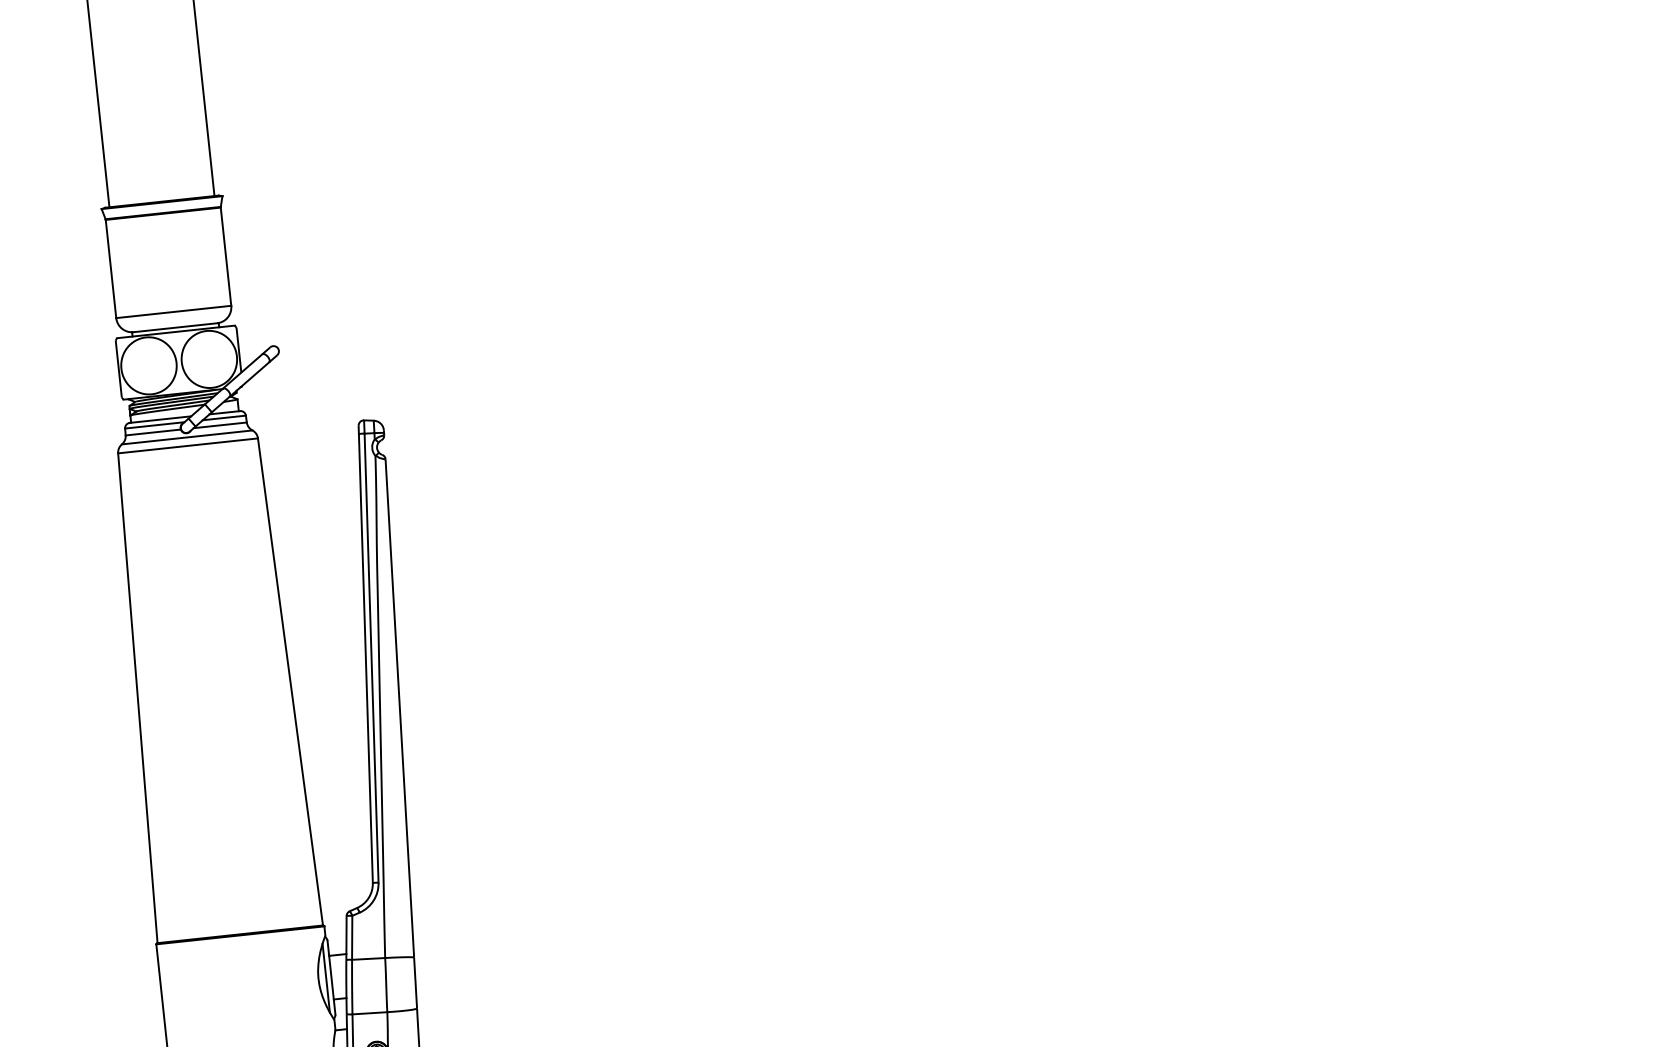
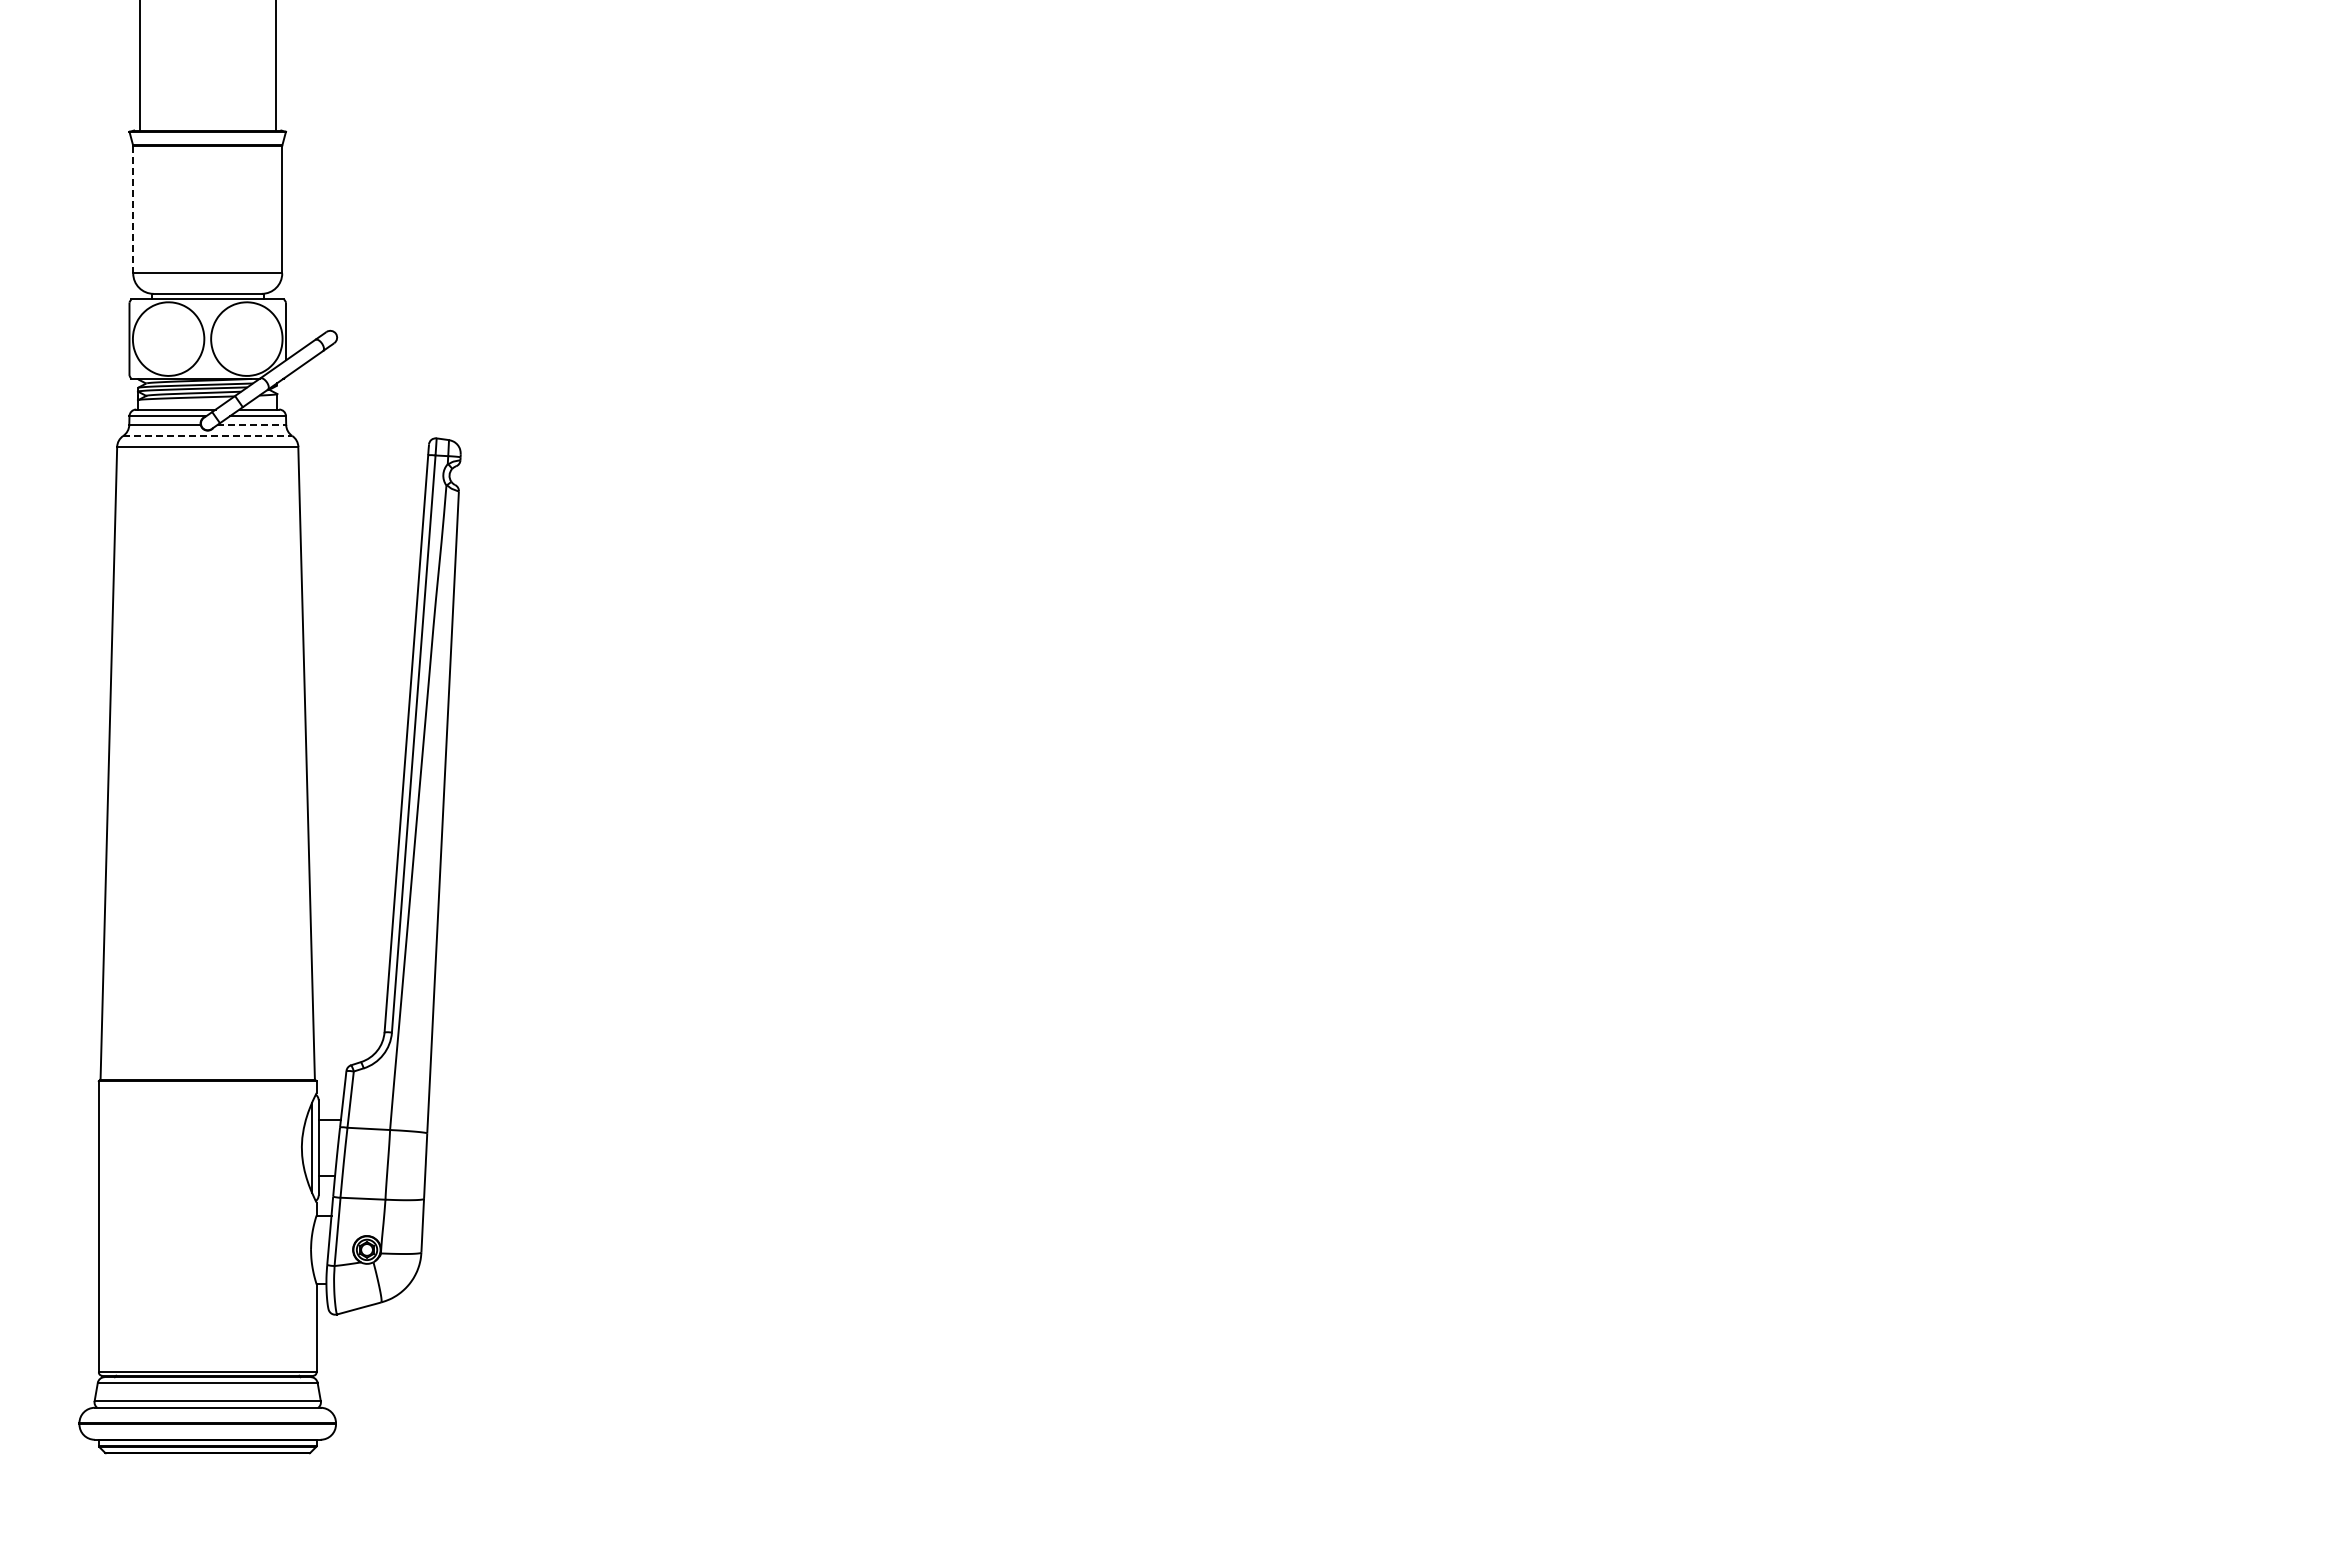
line: (111, 268) -> (133, 209), solid -> dashed
line: (220, 425) -> (252, 425), solid -> dashed
line: (187, 437) -> (207, 436), solid -> dashed

